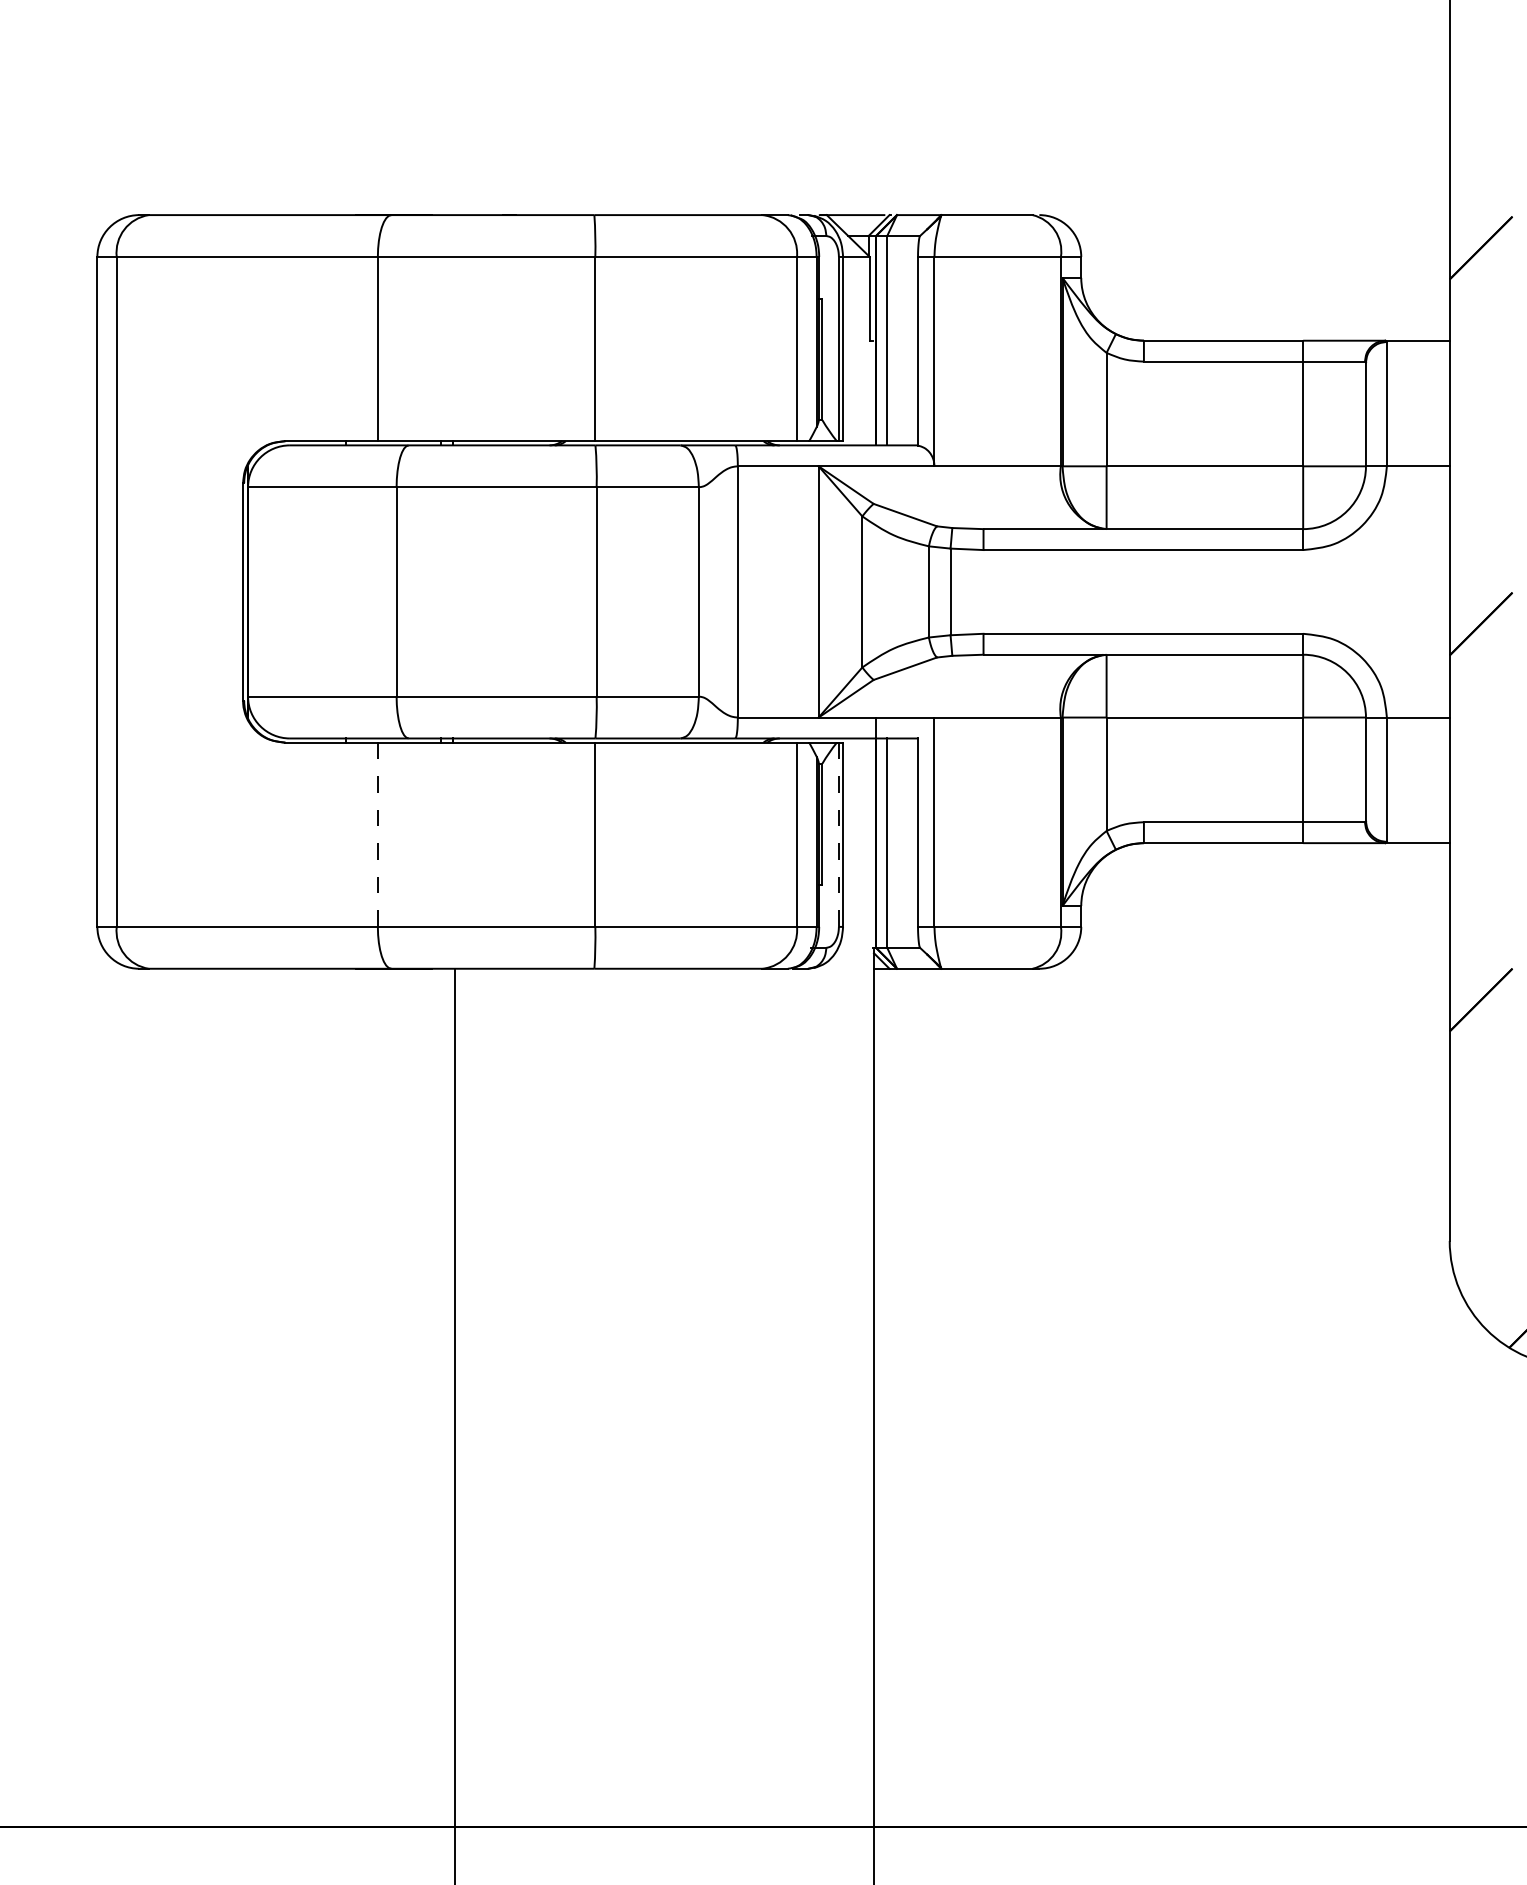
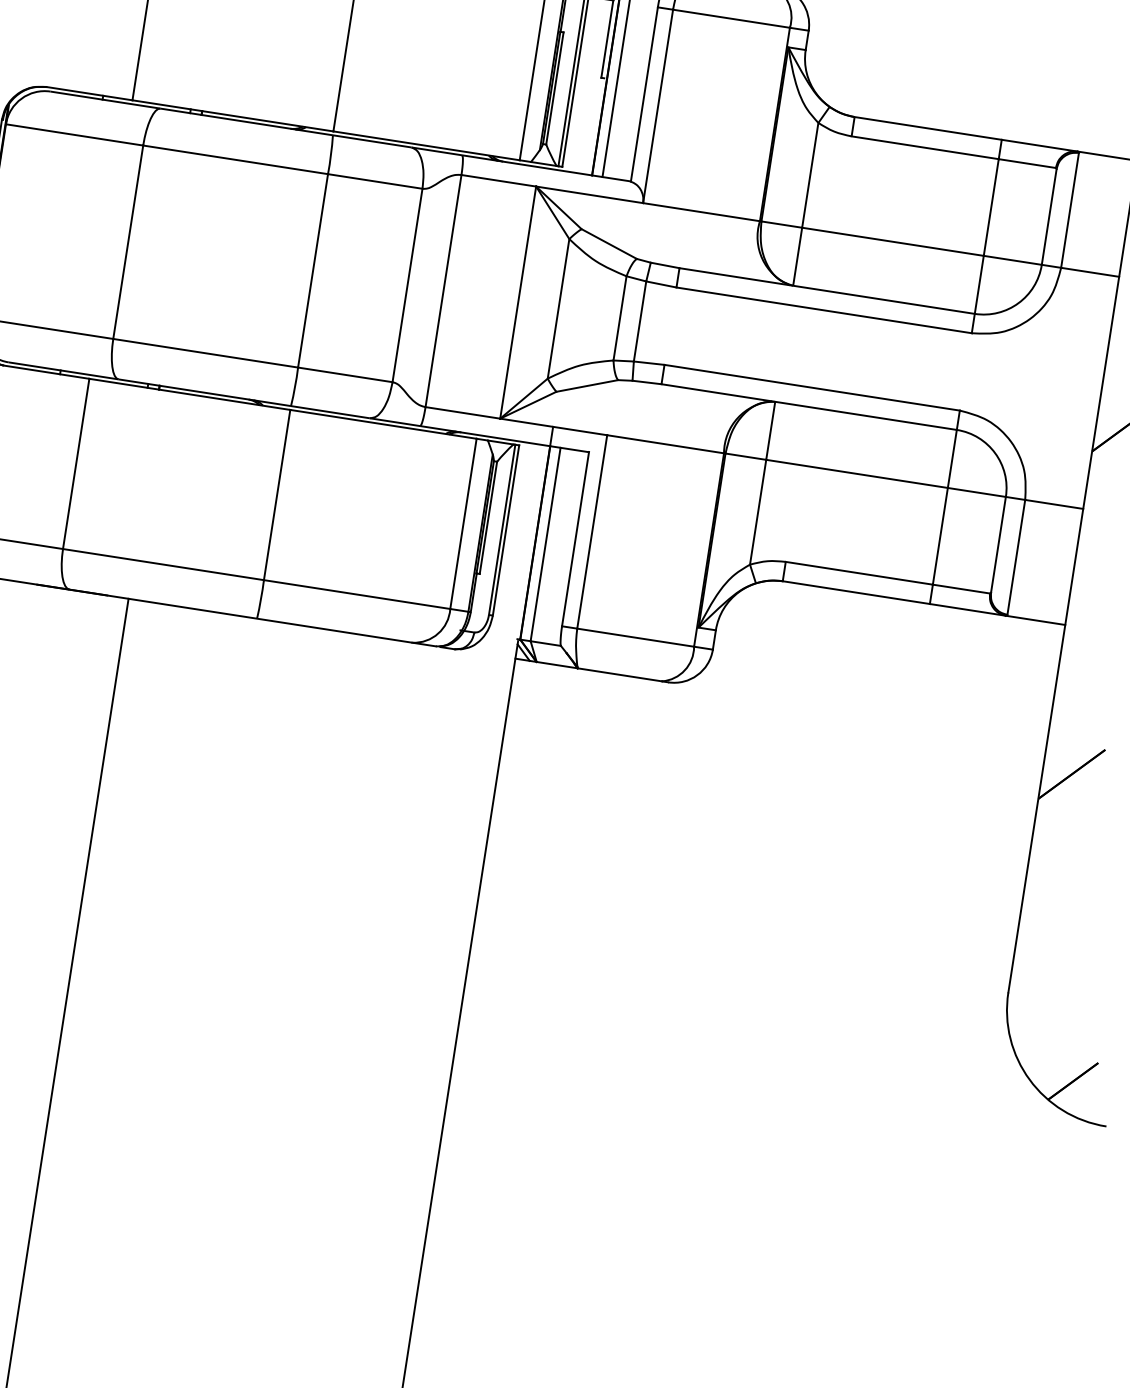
line: (377, 834) -> (75, 463), dashed -> solid
line: (838, 835) -> (501, 530), dashed -> solid

